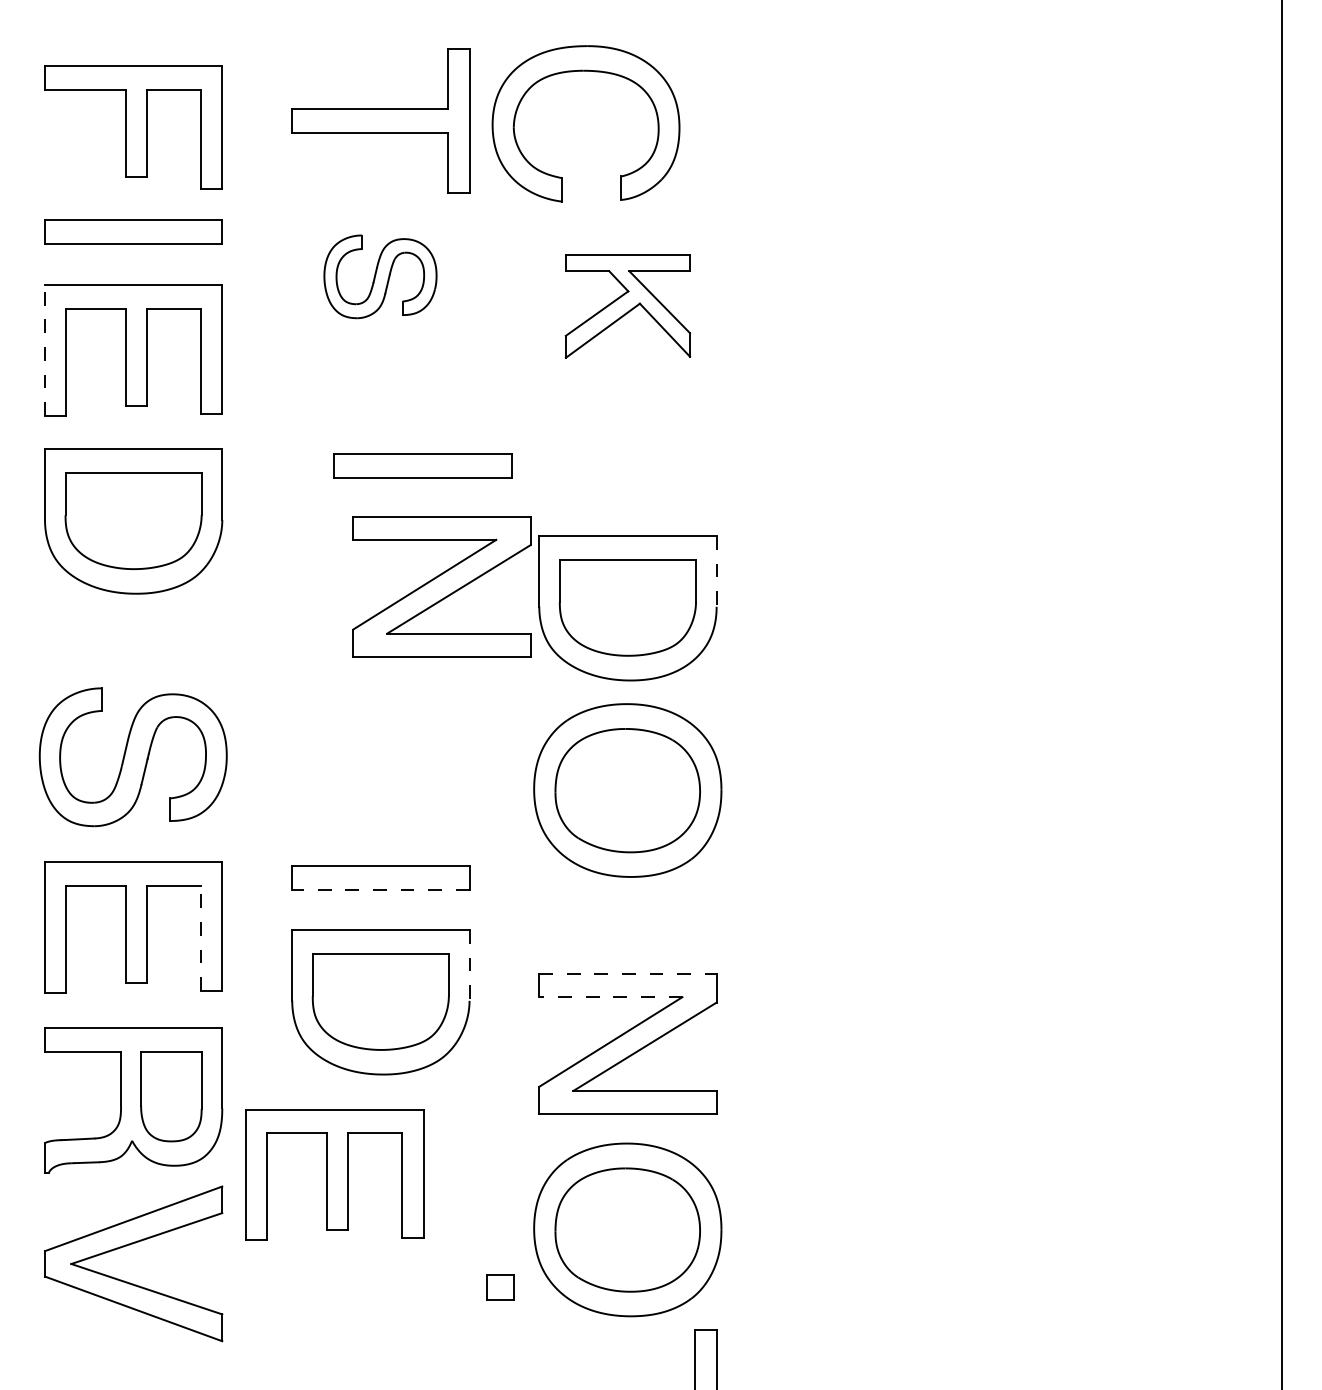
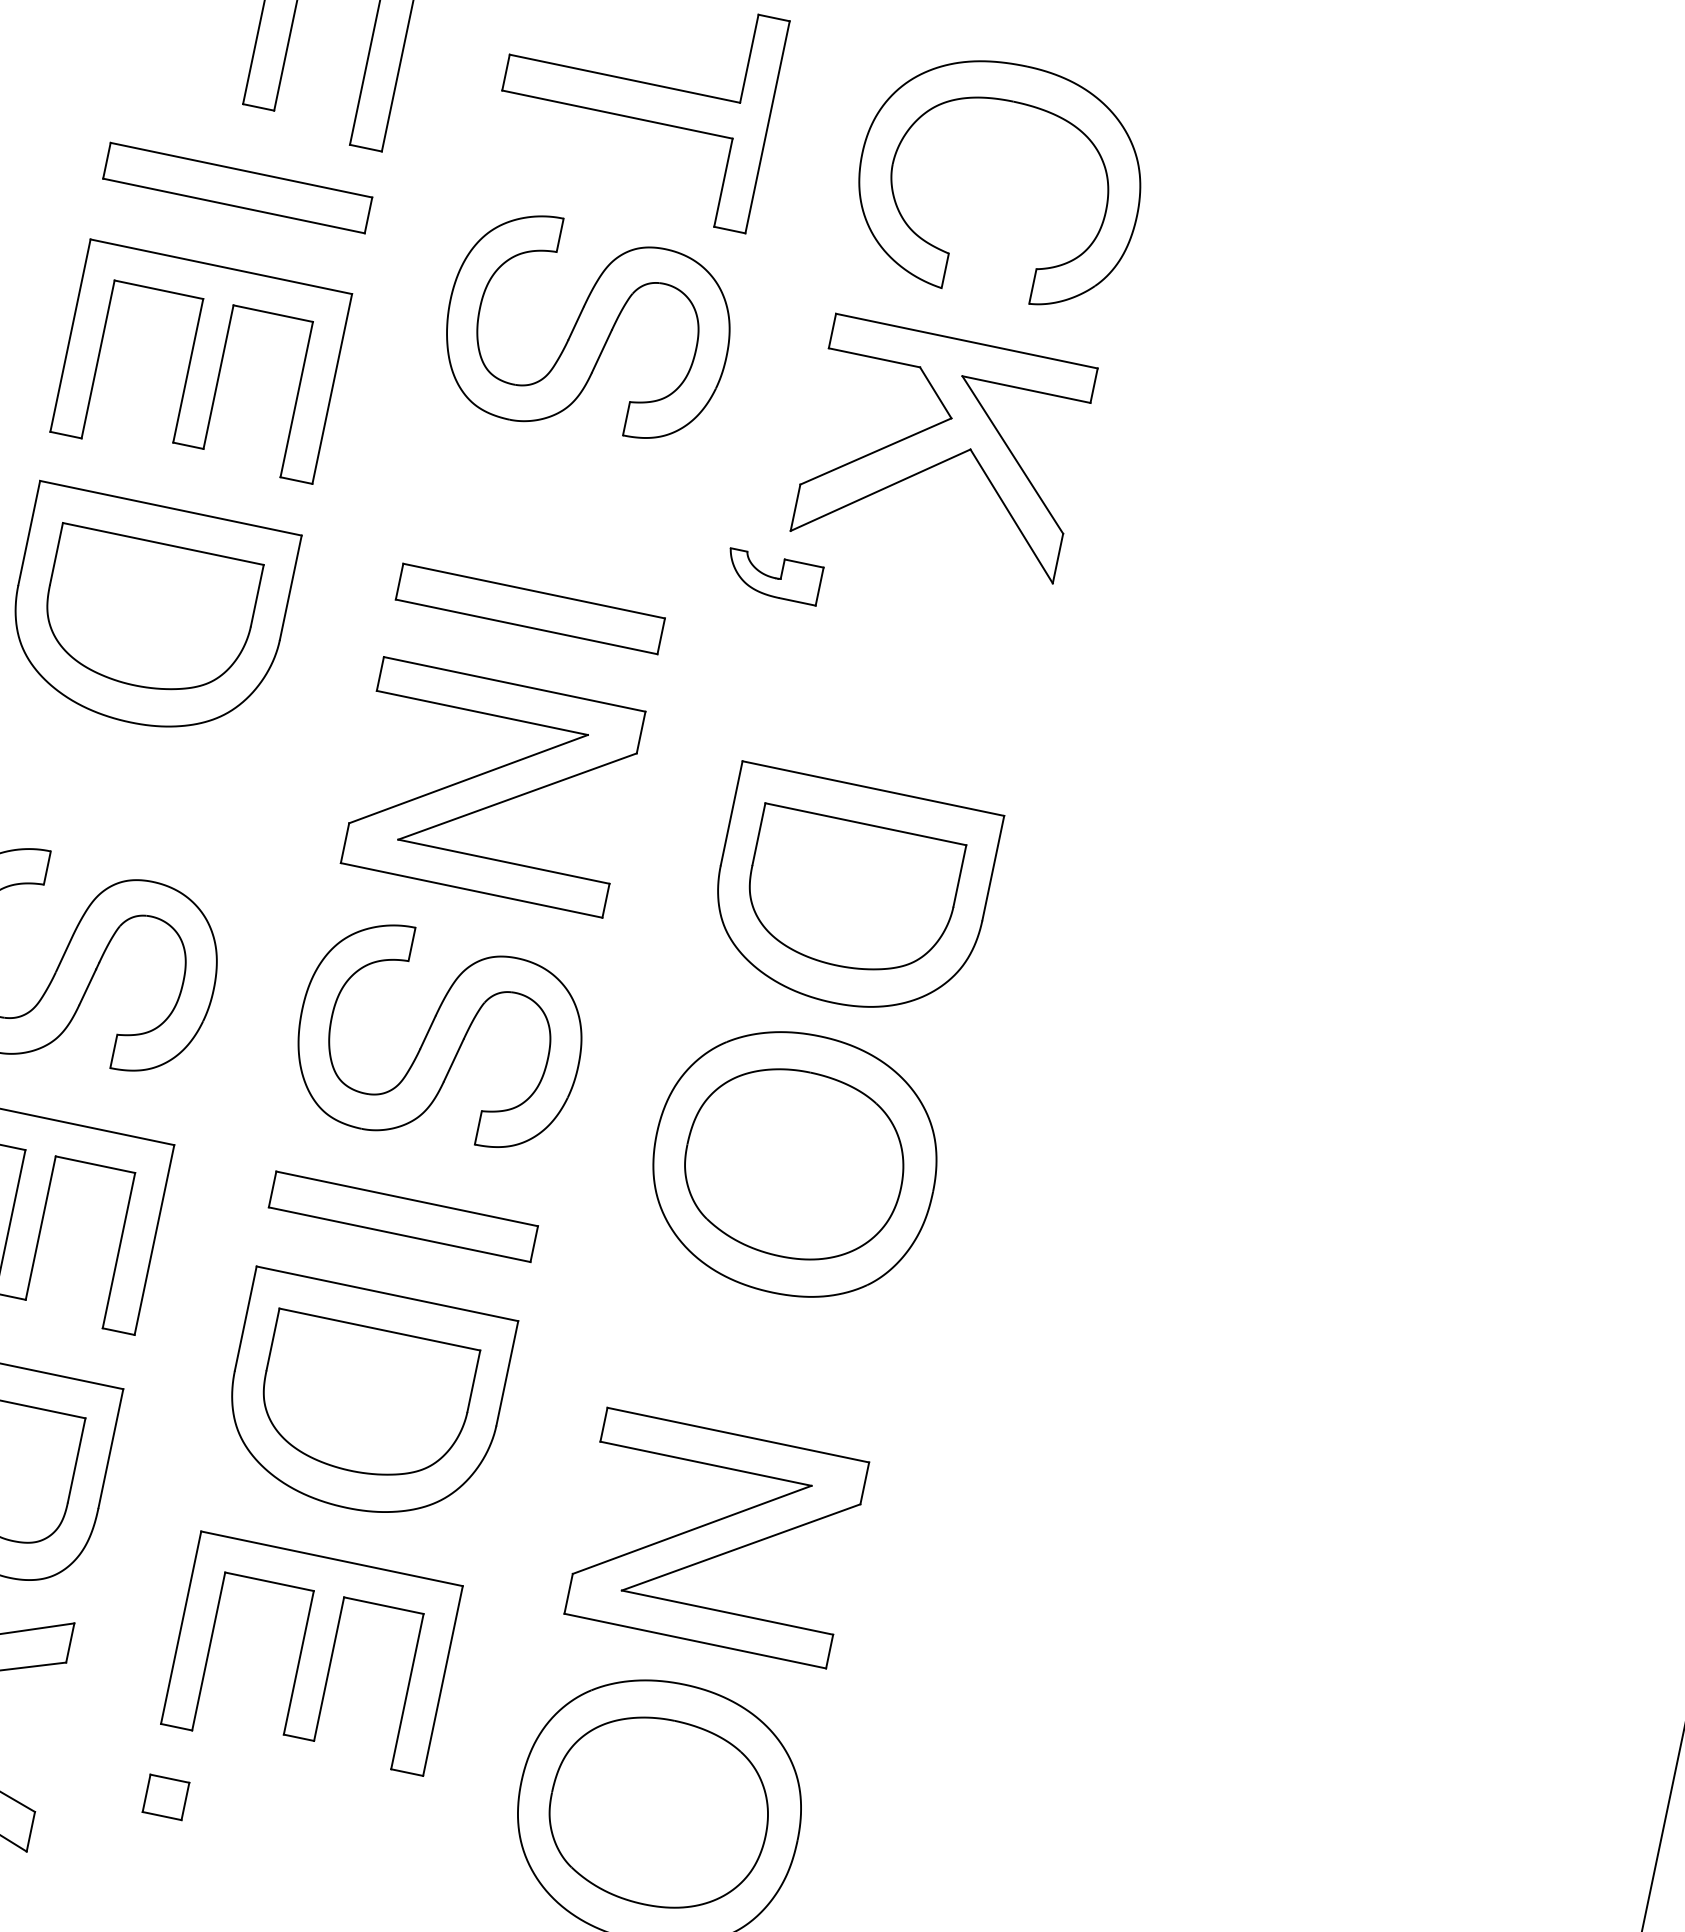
part: (595, 72) -> (1030, 107), moved
part: (380, 276) -> (588, 329), size x1.67
part: (627, 306) -> (943, 449), size x1.43
line: (45, 350) -> (71, 335), dashed -> solid
part: (534, 411) -> (773, 576), added
part: (422, 465) -> (530, 608), moved
line: (716, 571) -> (993, 868), dashed -> solid
part: (441, 586) -> (492, 786), moved
part: (380, 757) -> (440, 1039), added
line: (380, 889) -> (399, 1233), dashed -> solid
line: (200, 938) -> (118, 1250), dashed -> solid
line: (469, 965) -> (507, 1373), dashed -> solid
line: (627, 974) -> (737, 1435), dashed -> solid
line: (610, 997) -> (705, 1464), dashed -> solid
part: (334, 1174) -> (311, 1654), moved
part: (500, 1287) -> (166, 1797), moved

